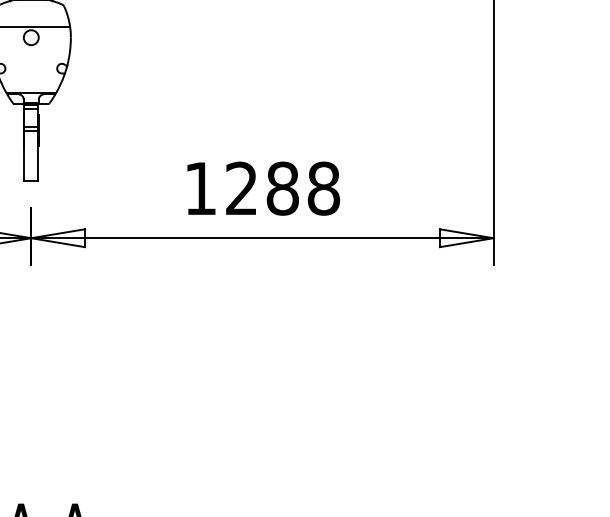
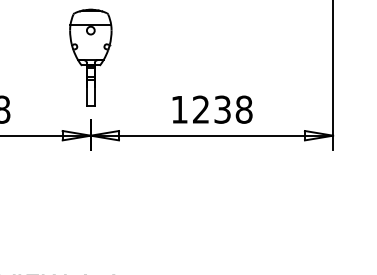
text: (282, 188) -> (222, 109), 1288 -> 1238

